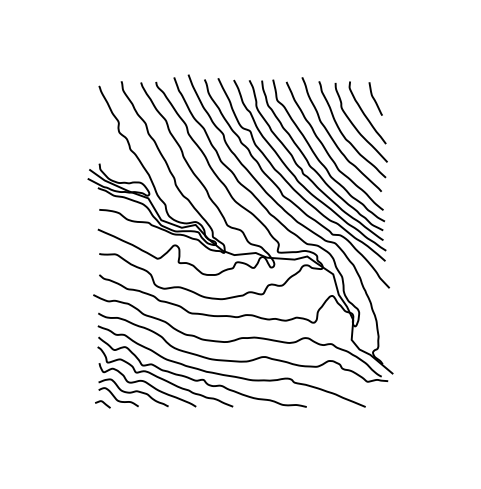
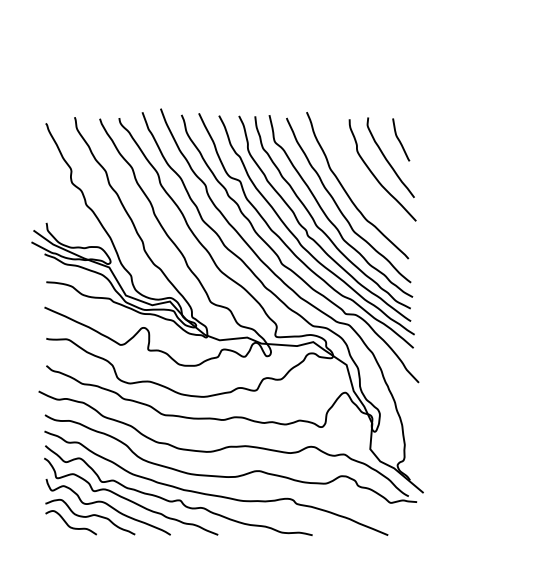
curve: (345, 136) -> (362, 188), removed
curve: (103, 403) -> (51, 530), removed

